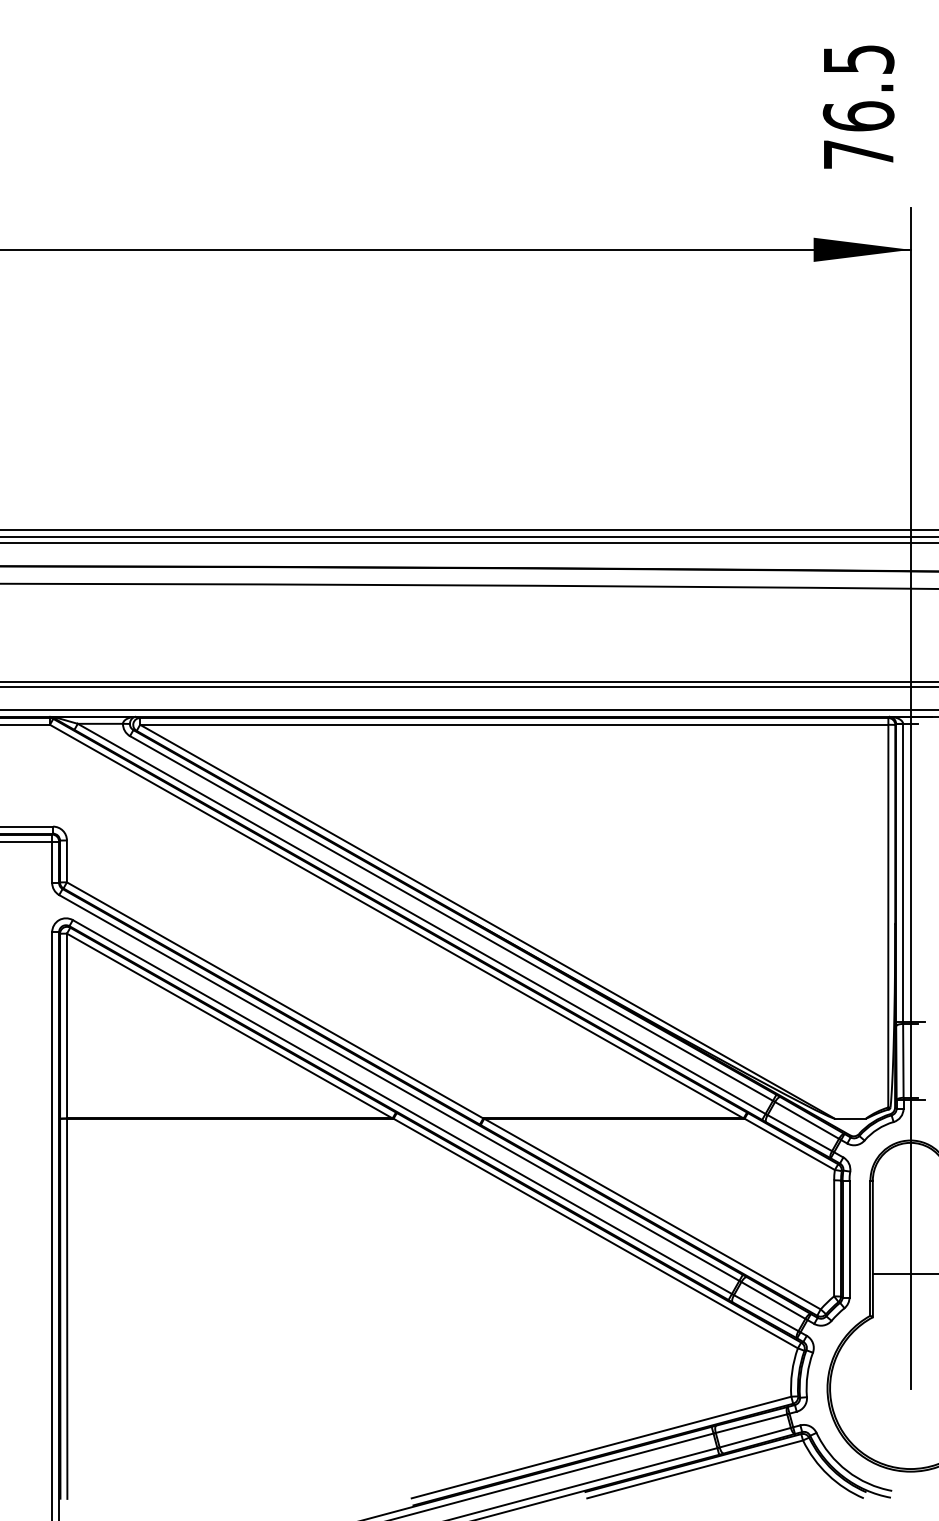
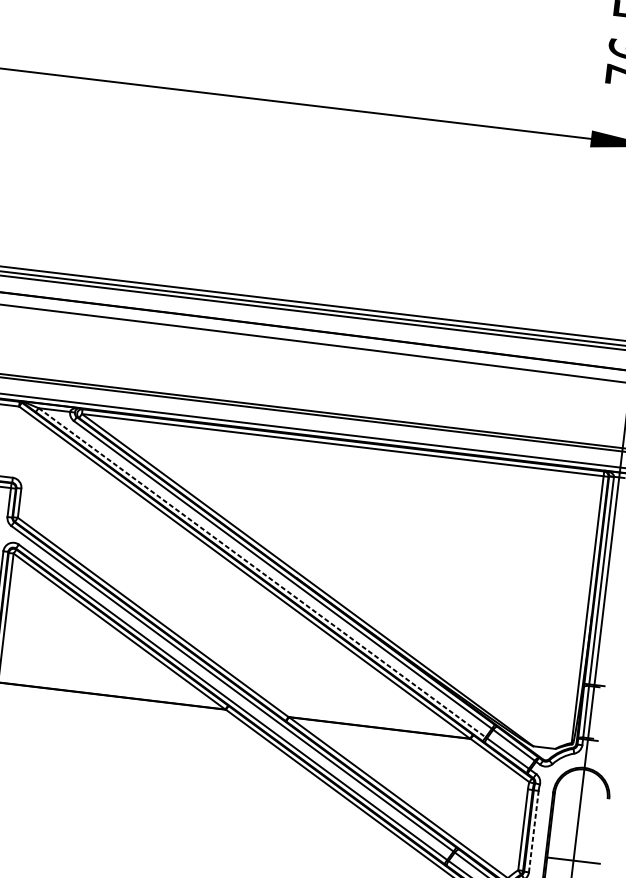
line: (422, 919) -> (262, 573), solid -> dashed
line: (849, 1239) -> (533, 831), solid -> dashed

